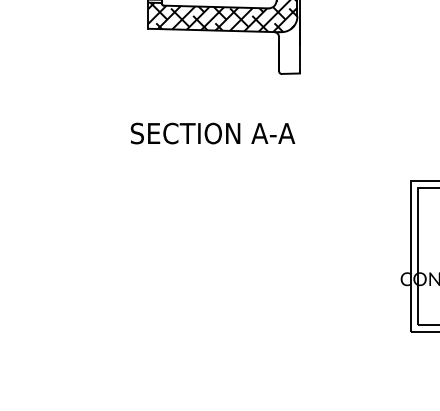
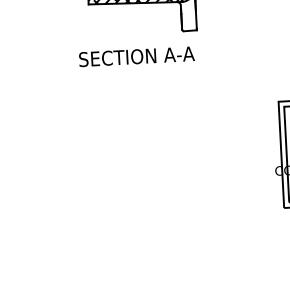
text: (212, 133) -> (136, 56), moved

